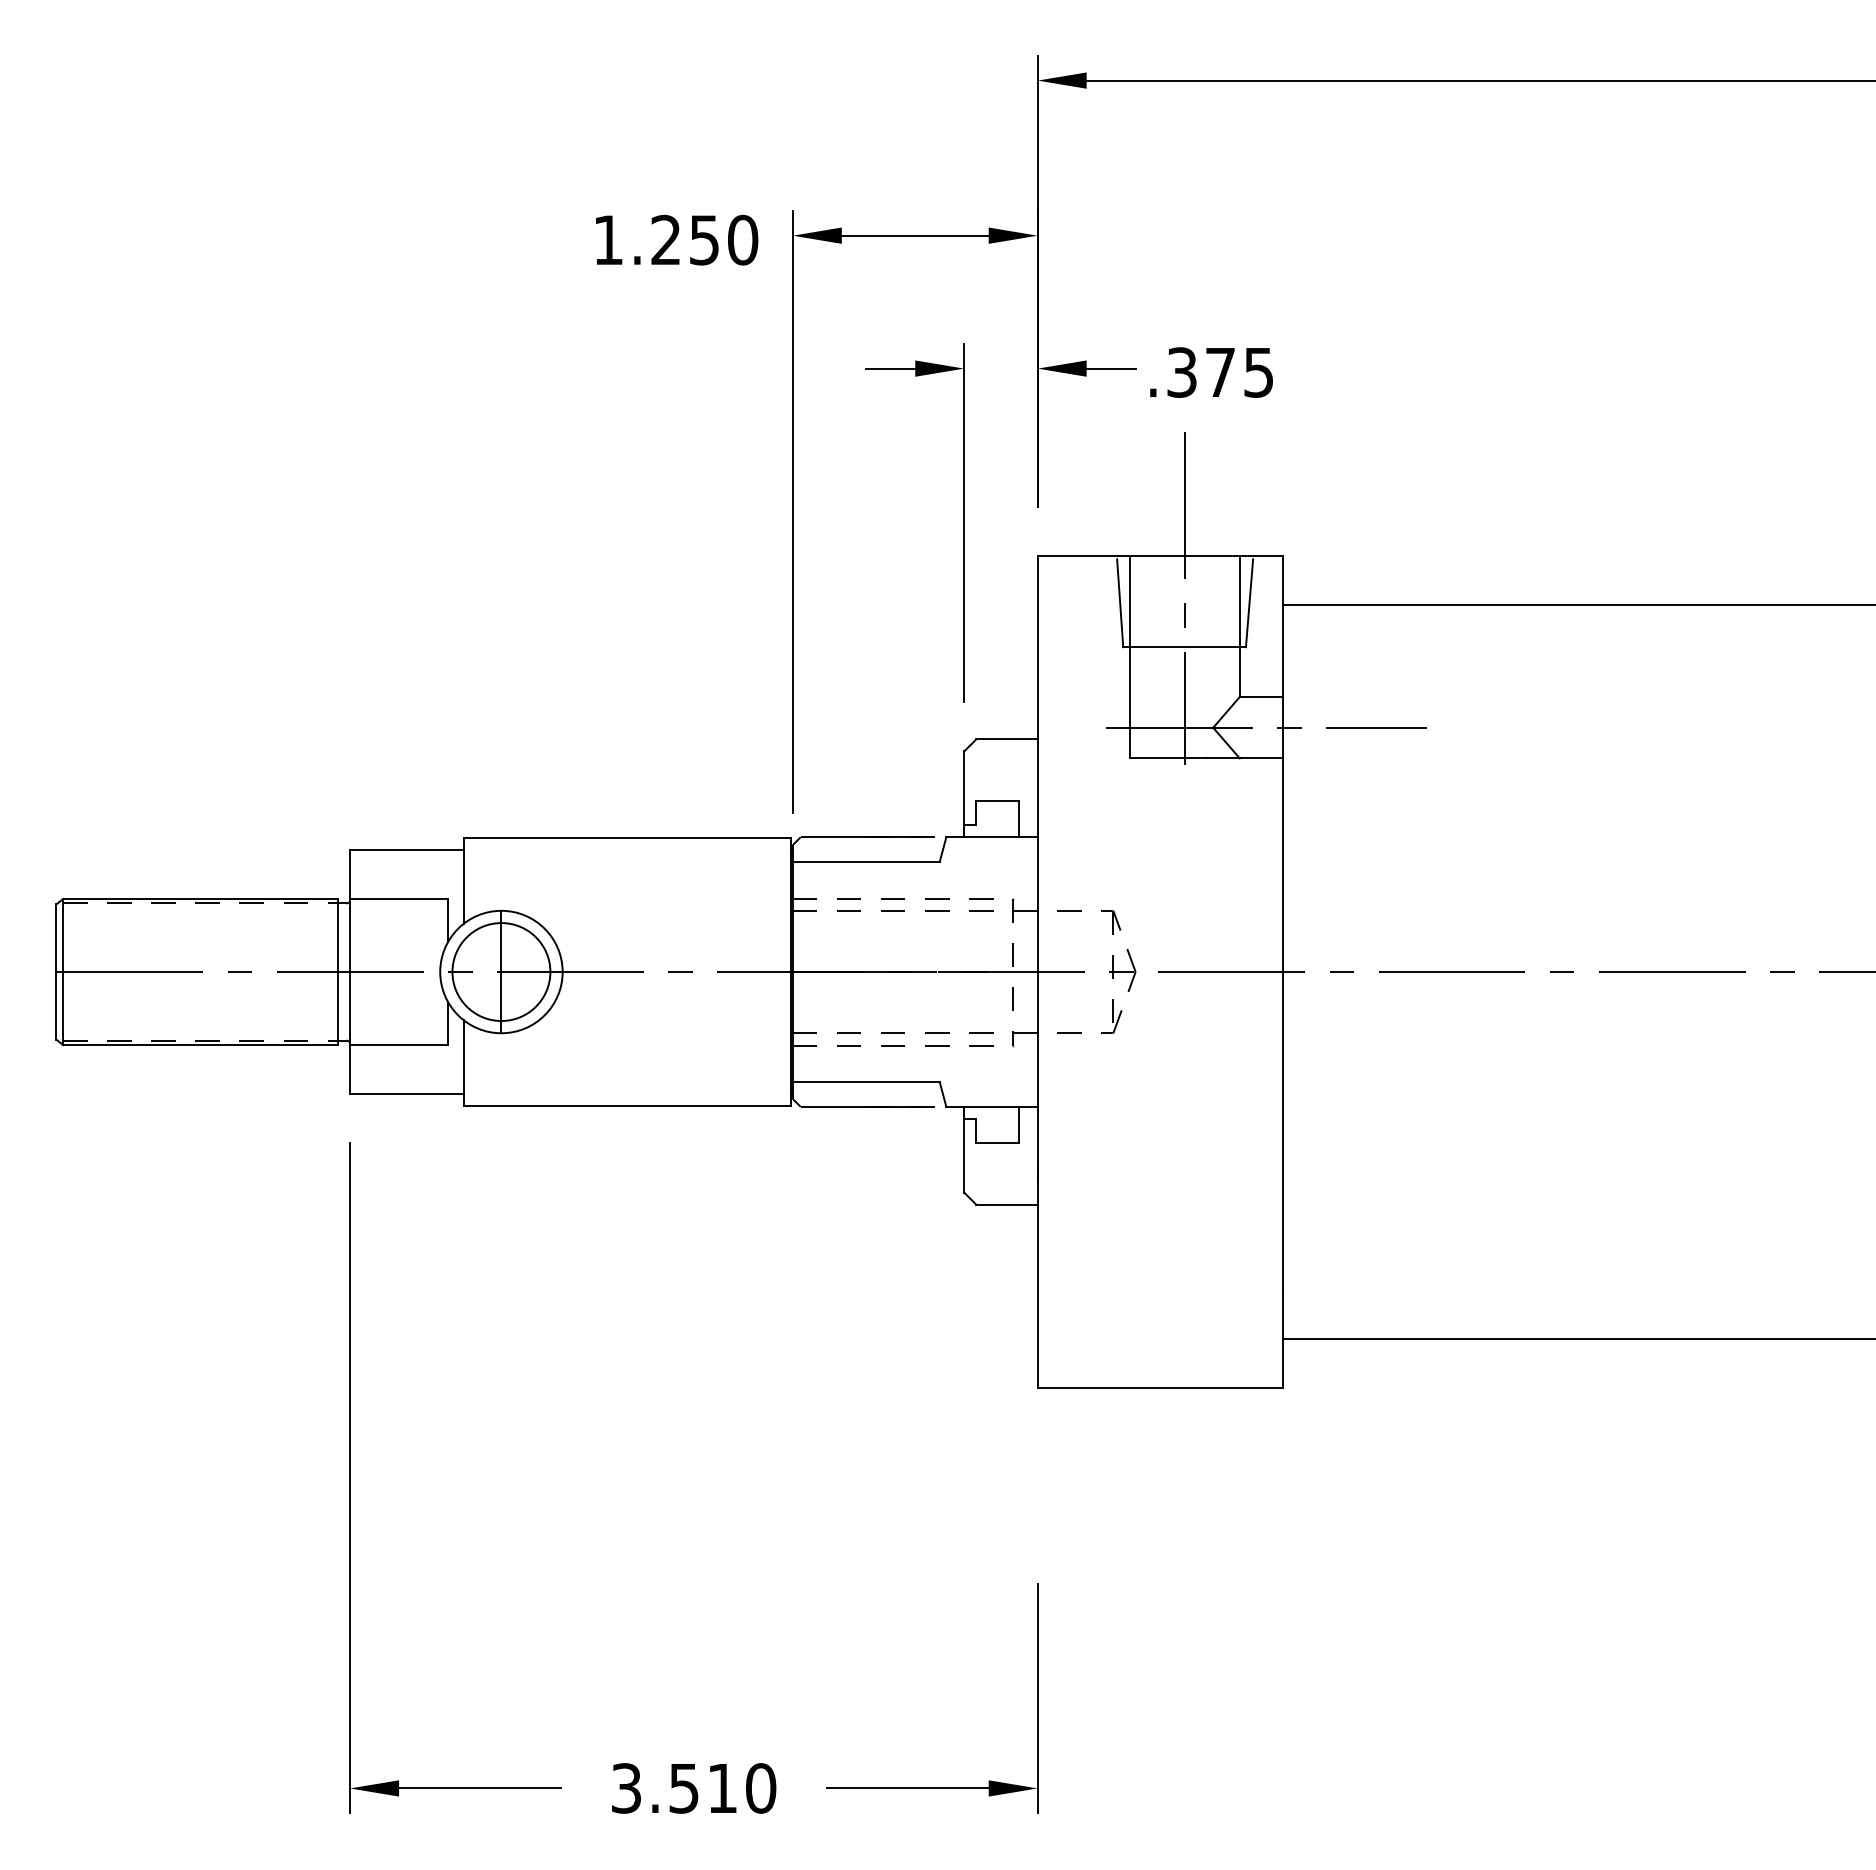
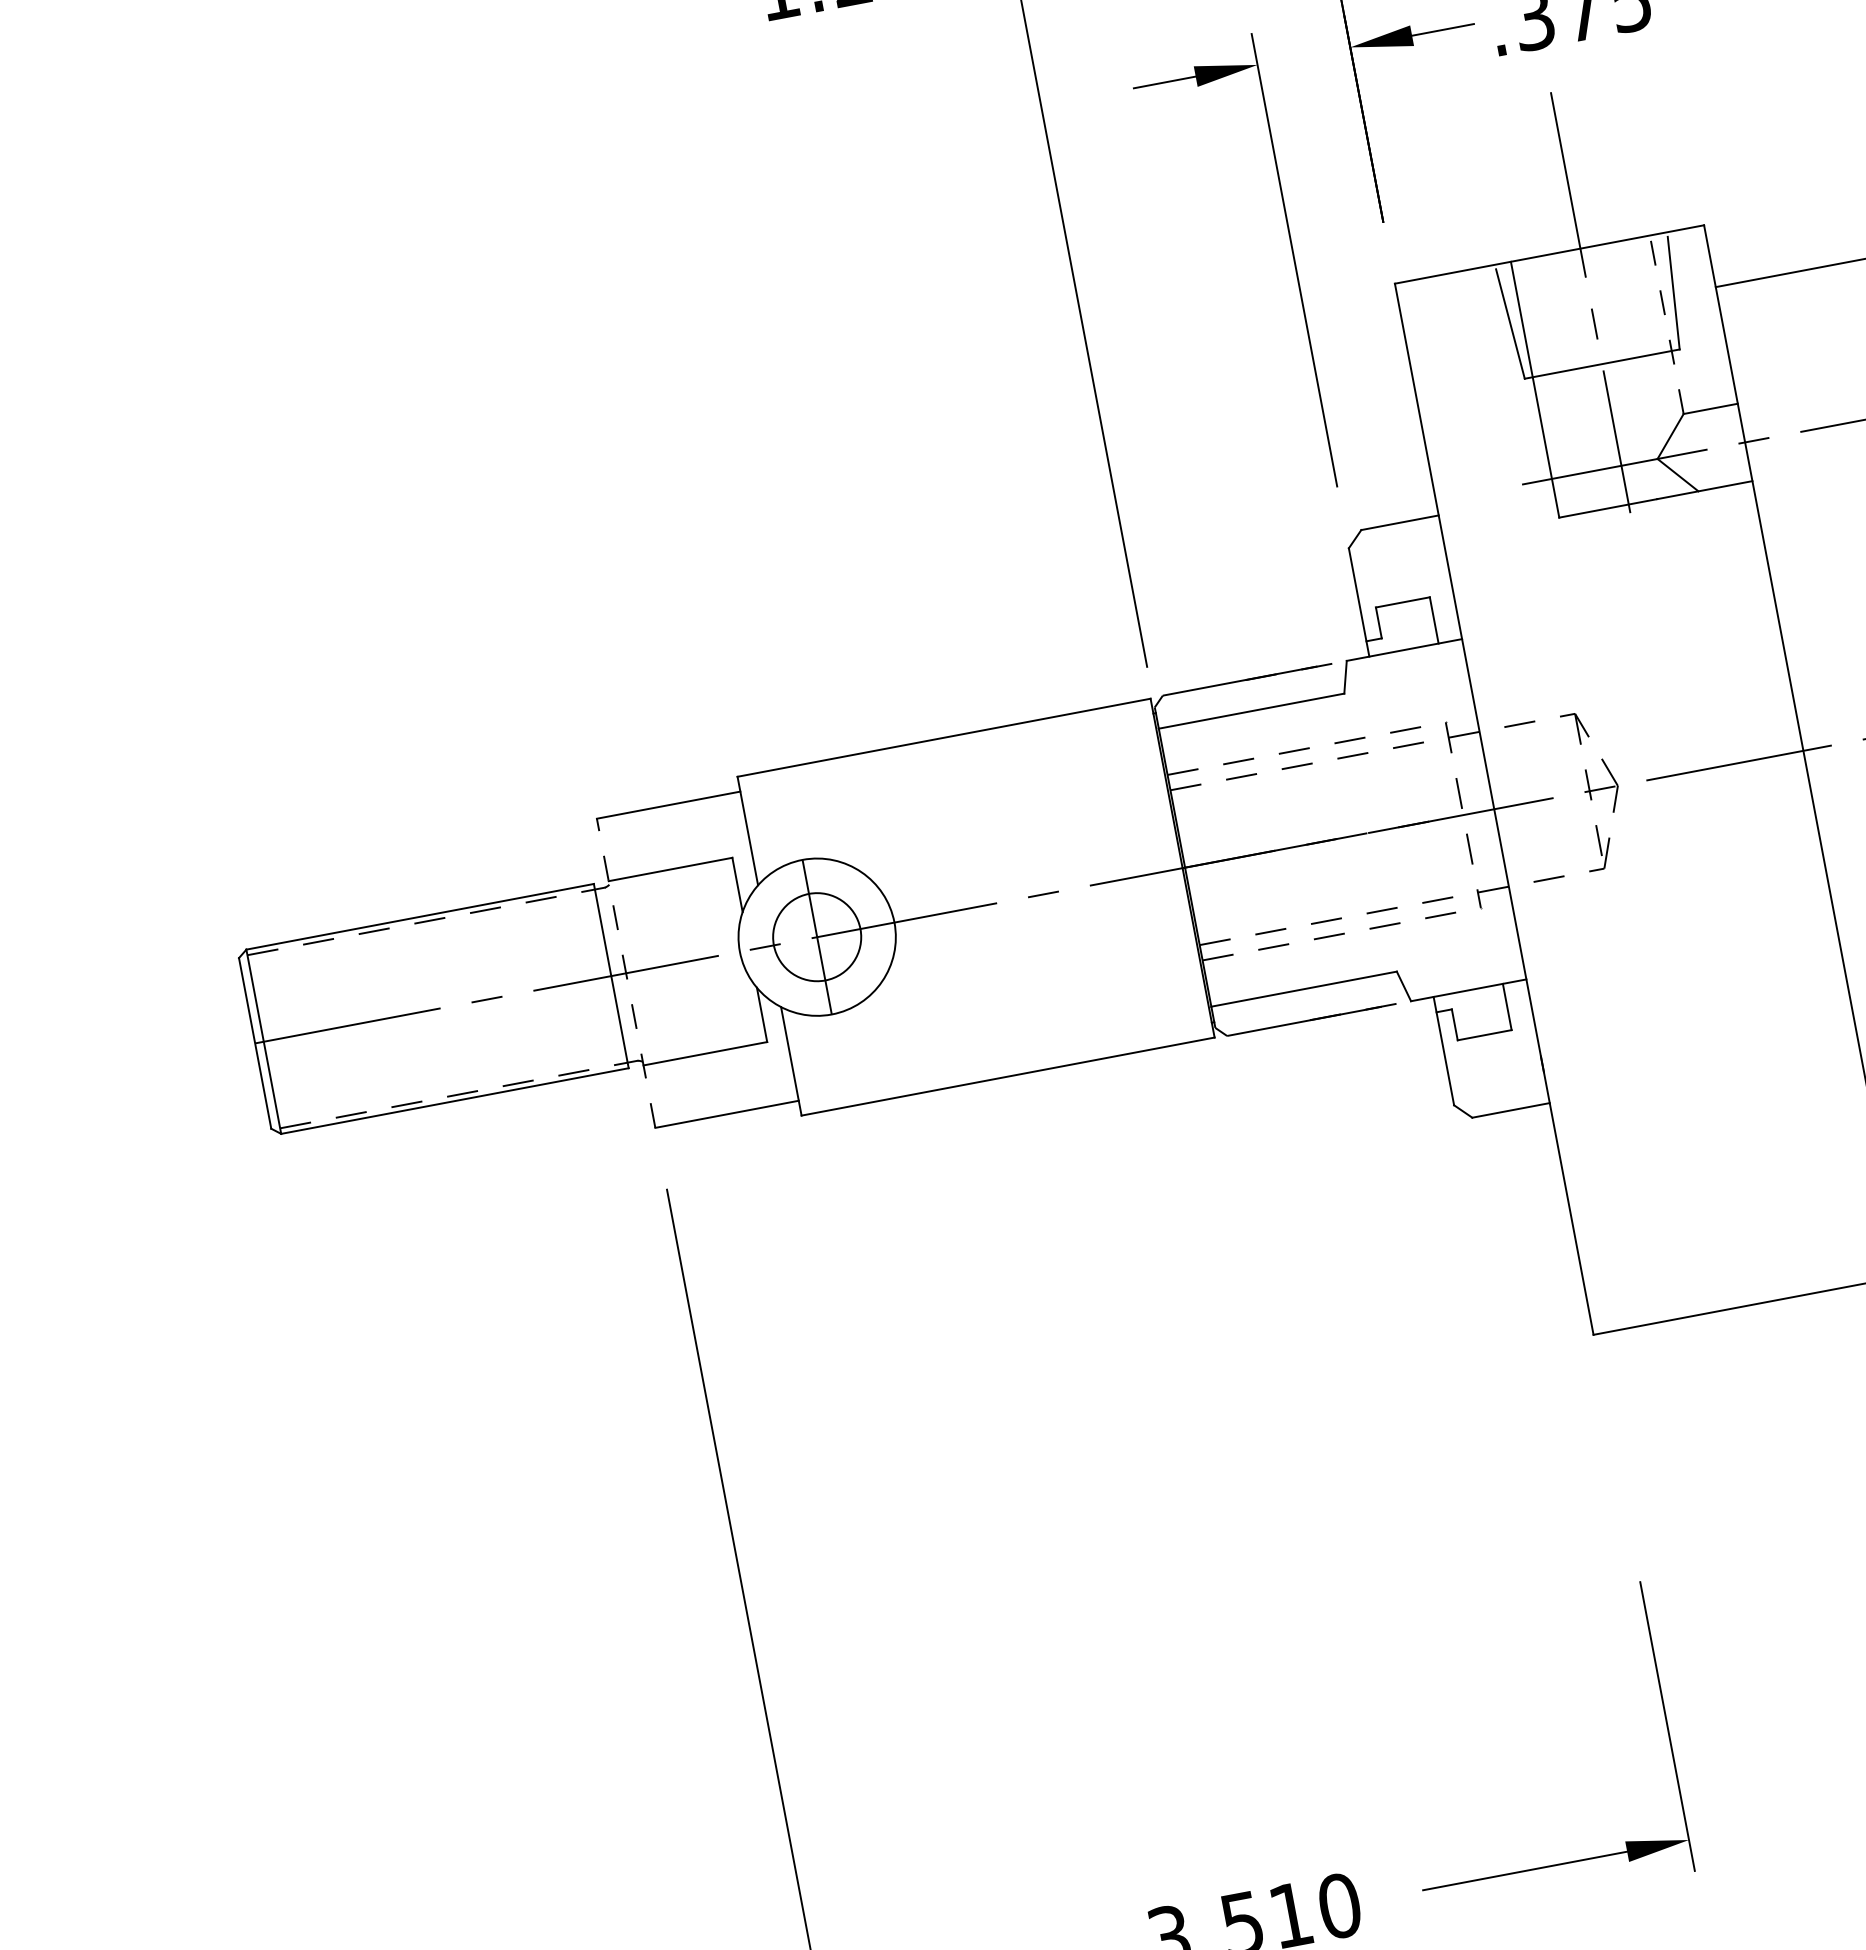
line: (1239, 626) -> (1666, 324), solid -> dashed
line: (350, 971) -> (626, 972), solid -> dashed
circle: (501, 972) -> (817, 937), size x0.7

